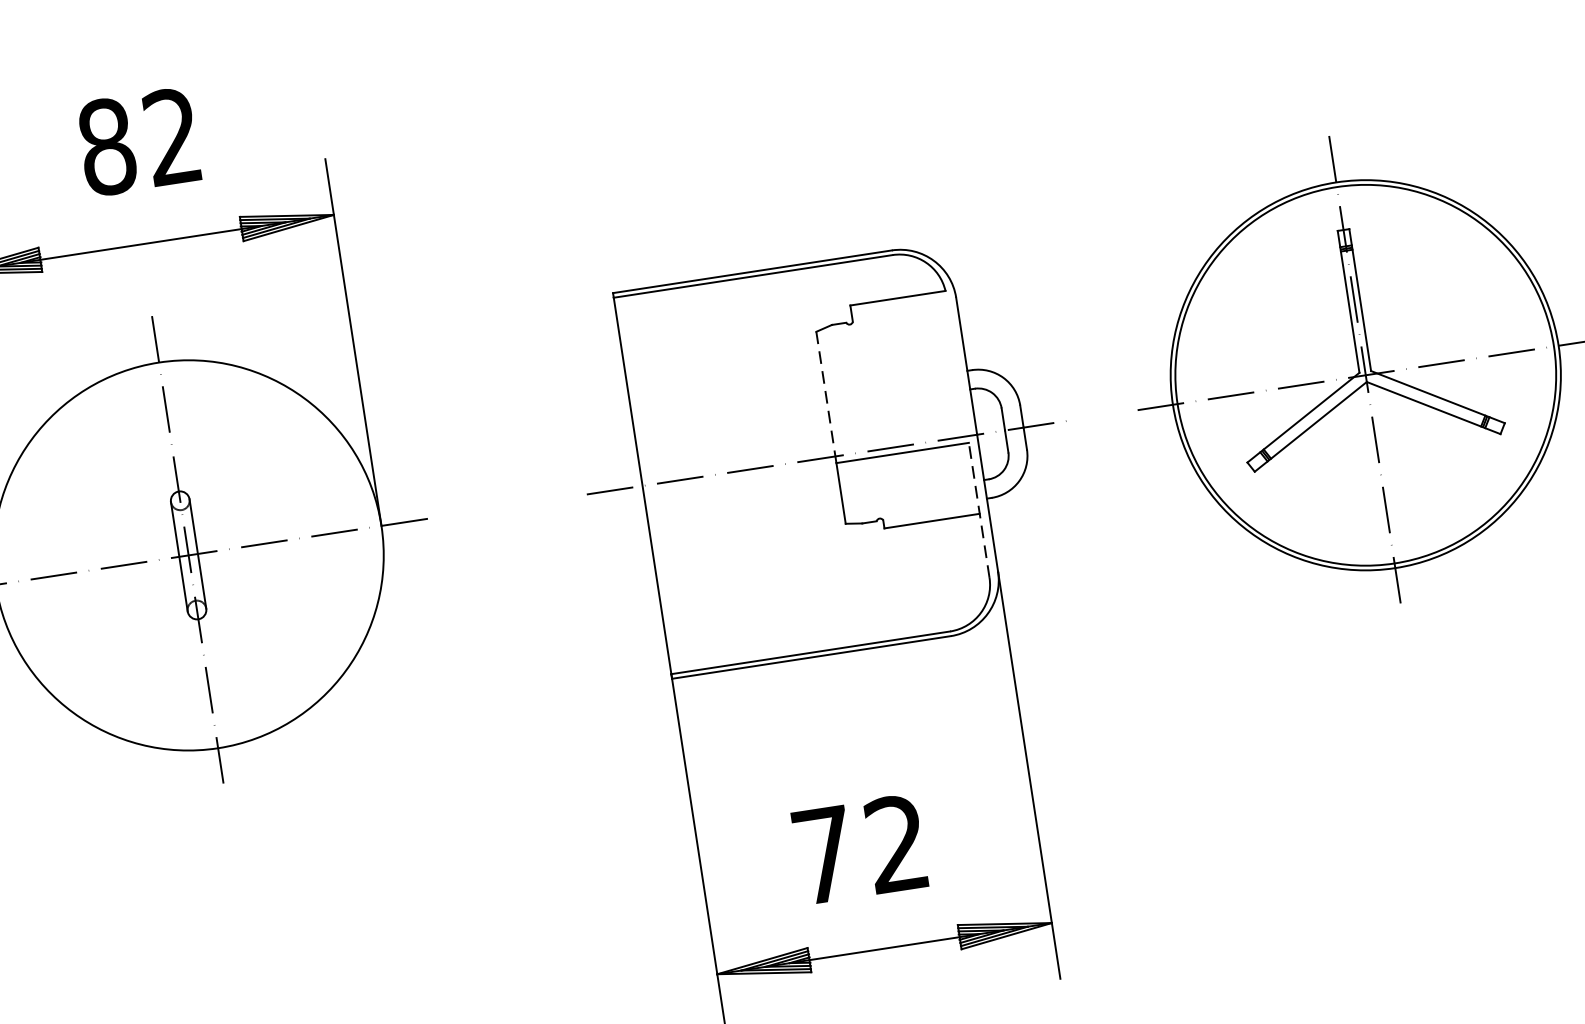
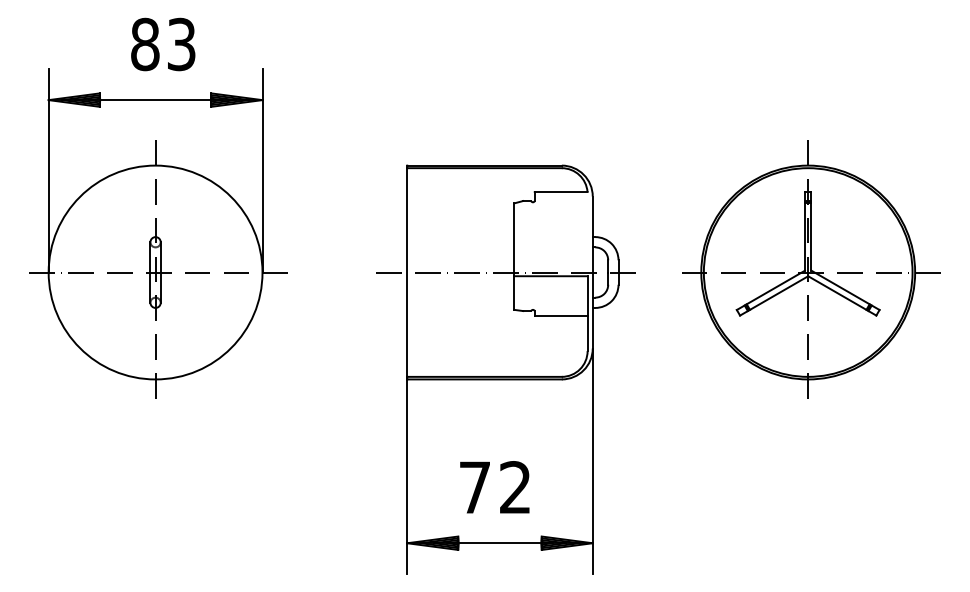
text: (172, 136) -> (181, 44), 82 -> 83
line: (826, 396) -> (514, 239), dashed -> solid
line: (978, 510) -> (587, 313), dashed -> solid

